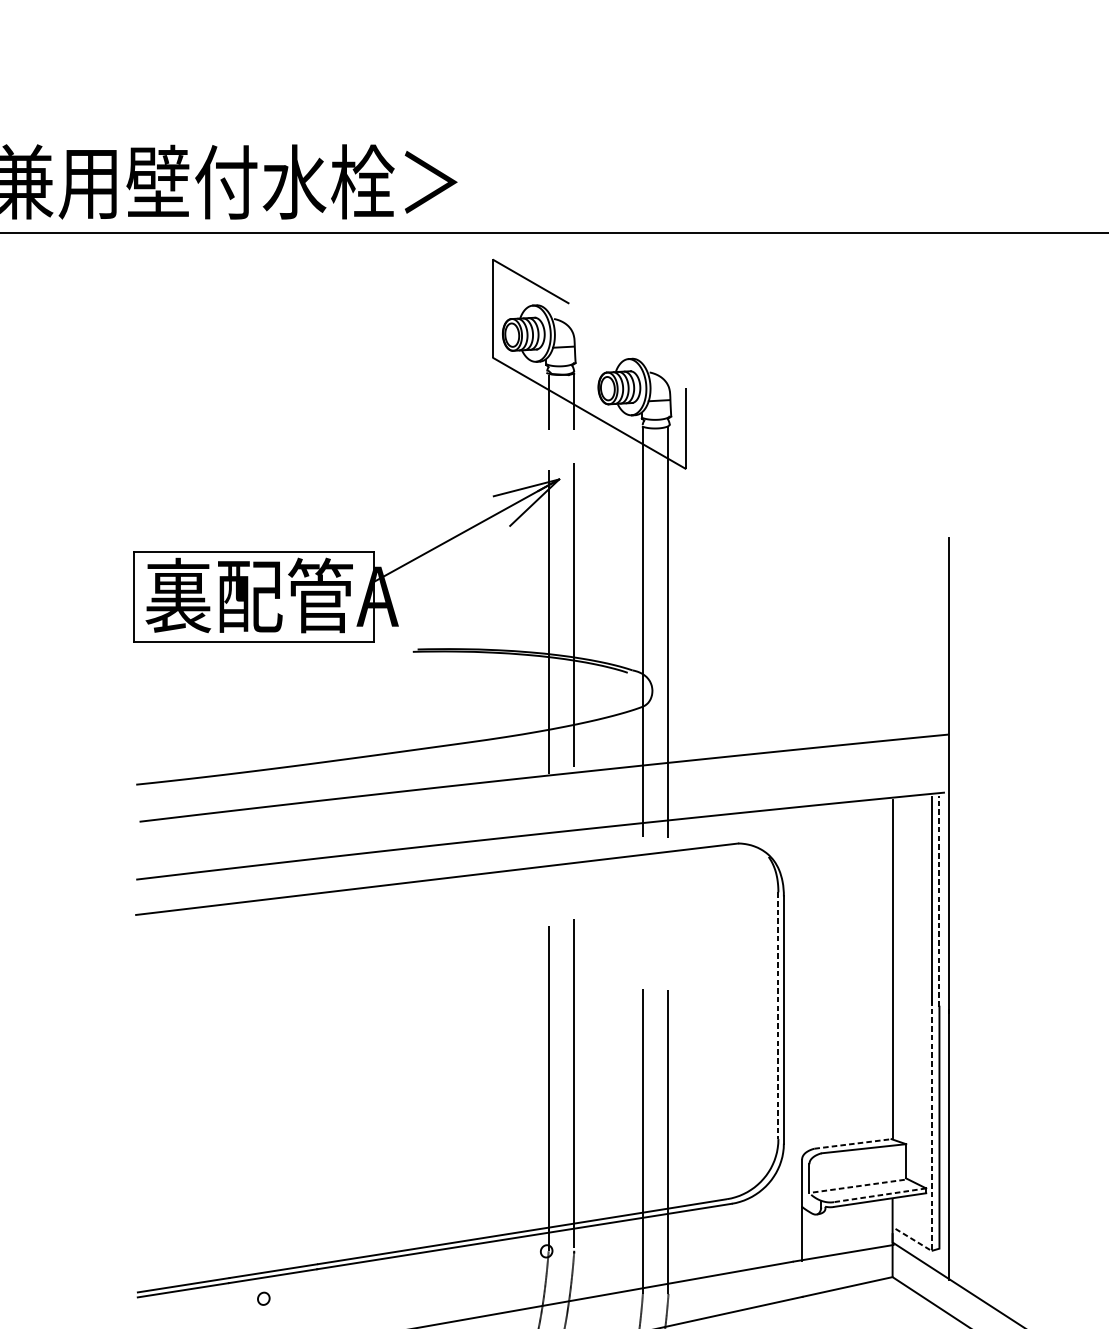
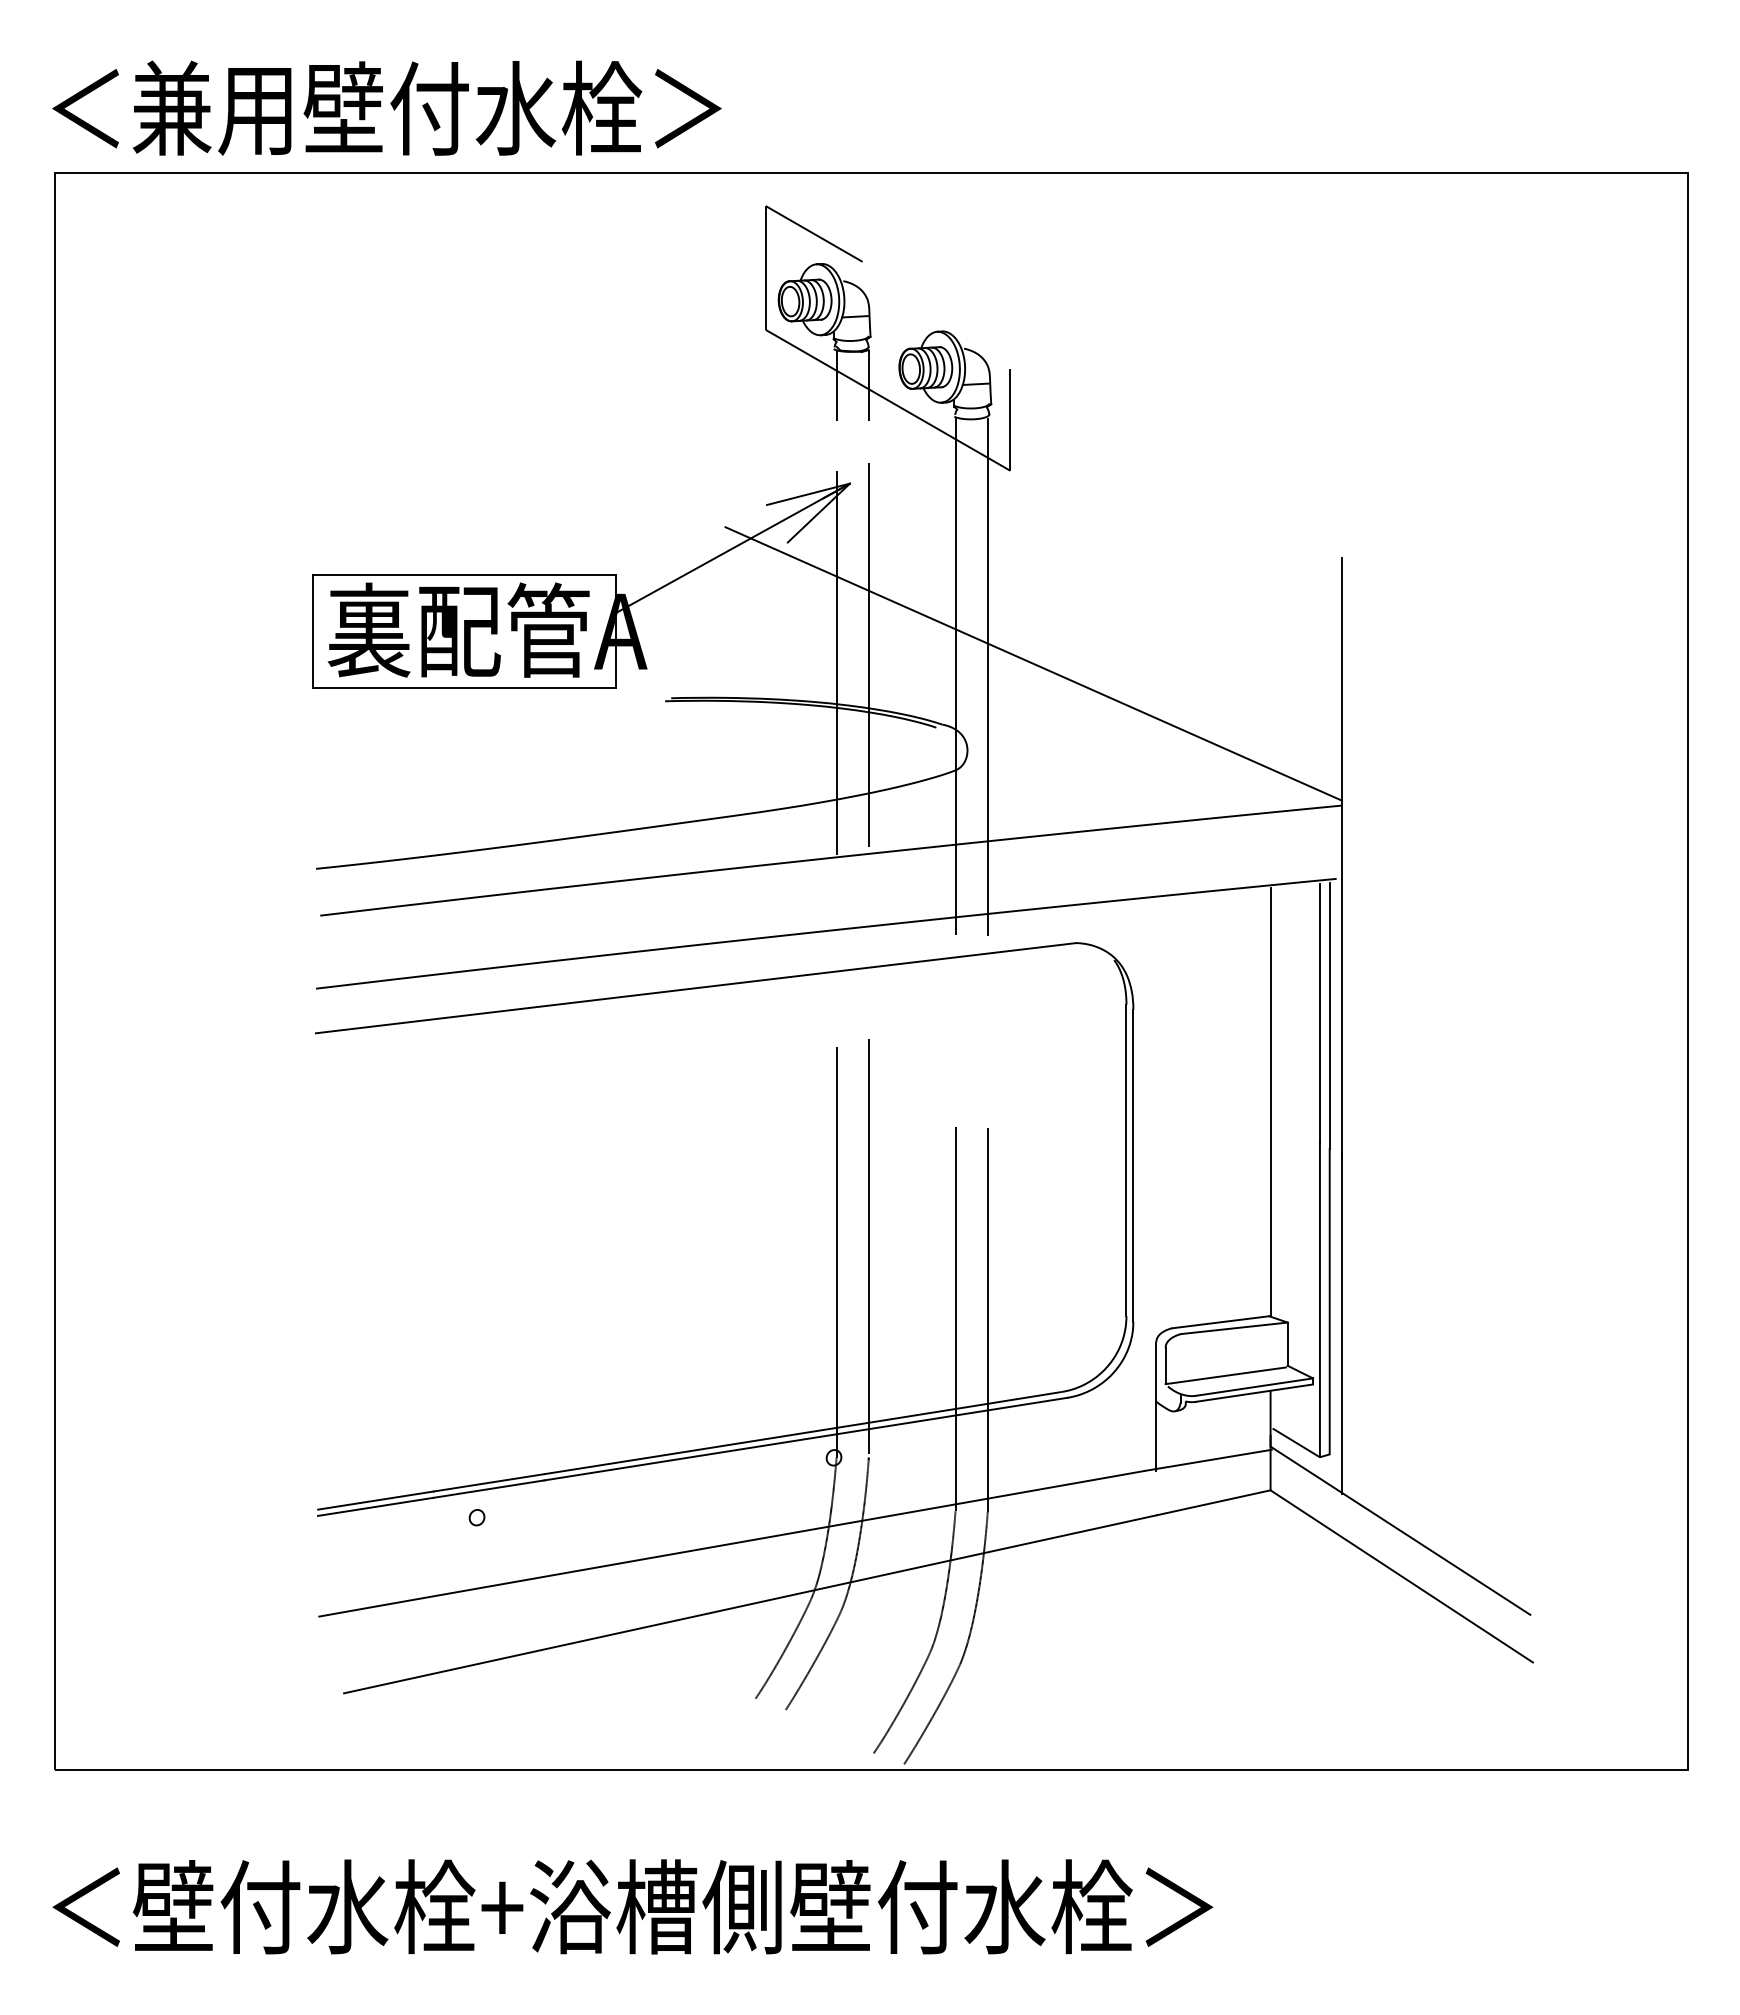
line: (704, 621) -> (1033, 663), added
line: (939, 900) -> (1329, 1015), dashed -> solid
line: (778, 1015) -> (1126, 1160), dashed -> solid
line: (853, 1144) -> (1221, 1322), dashed -> solid
line: (931, 1148) -> (1319, 1327), dashed -> solid
line: (856, 1186) -> (1225, 1375), dashed -> solid
line: (879, 1195) -> (1254, 1387), dashed -> solid

